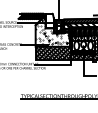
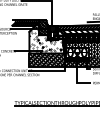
hatch: (49, 20) -> (43, 27), added

